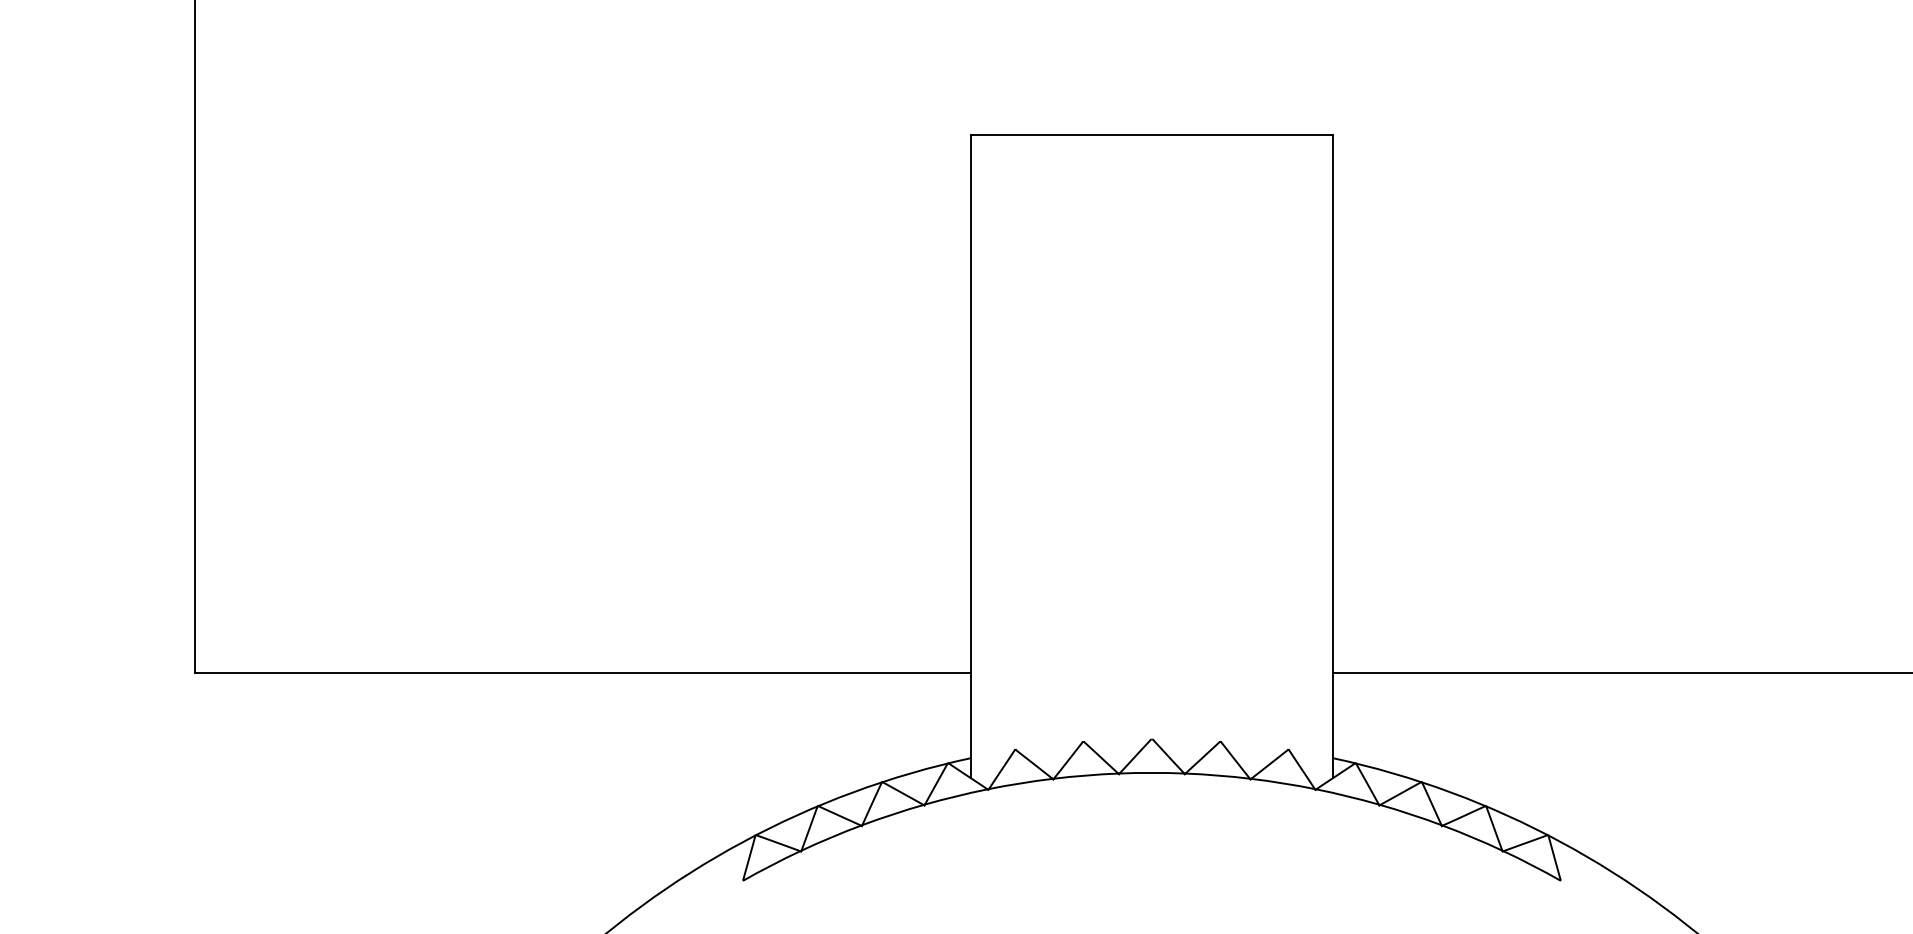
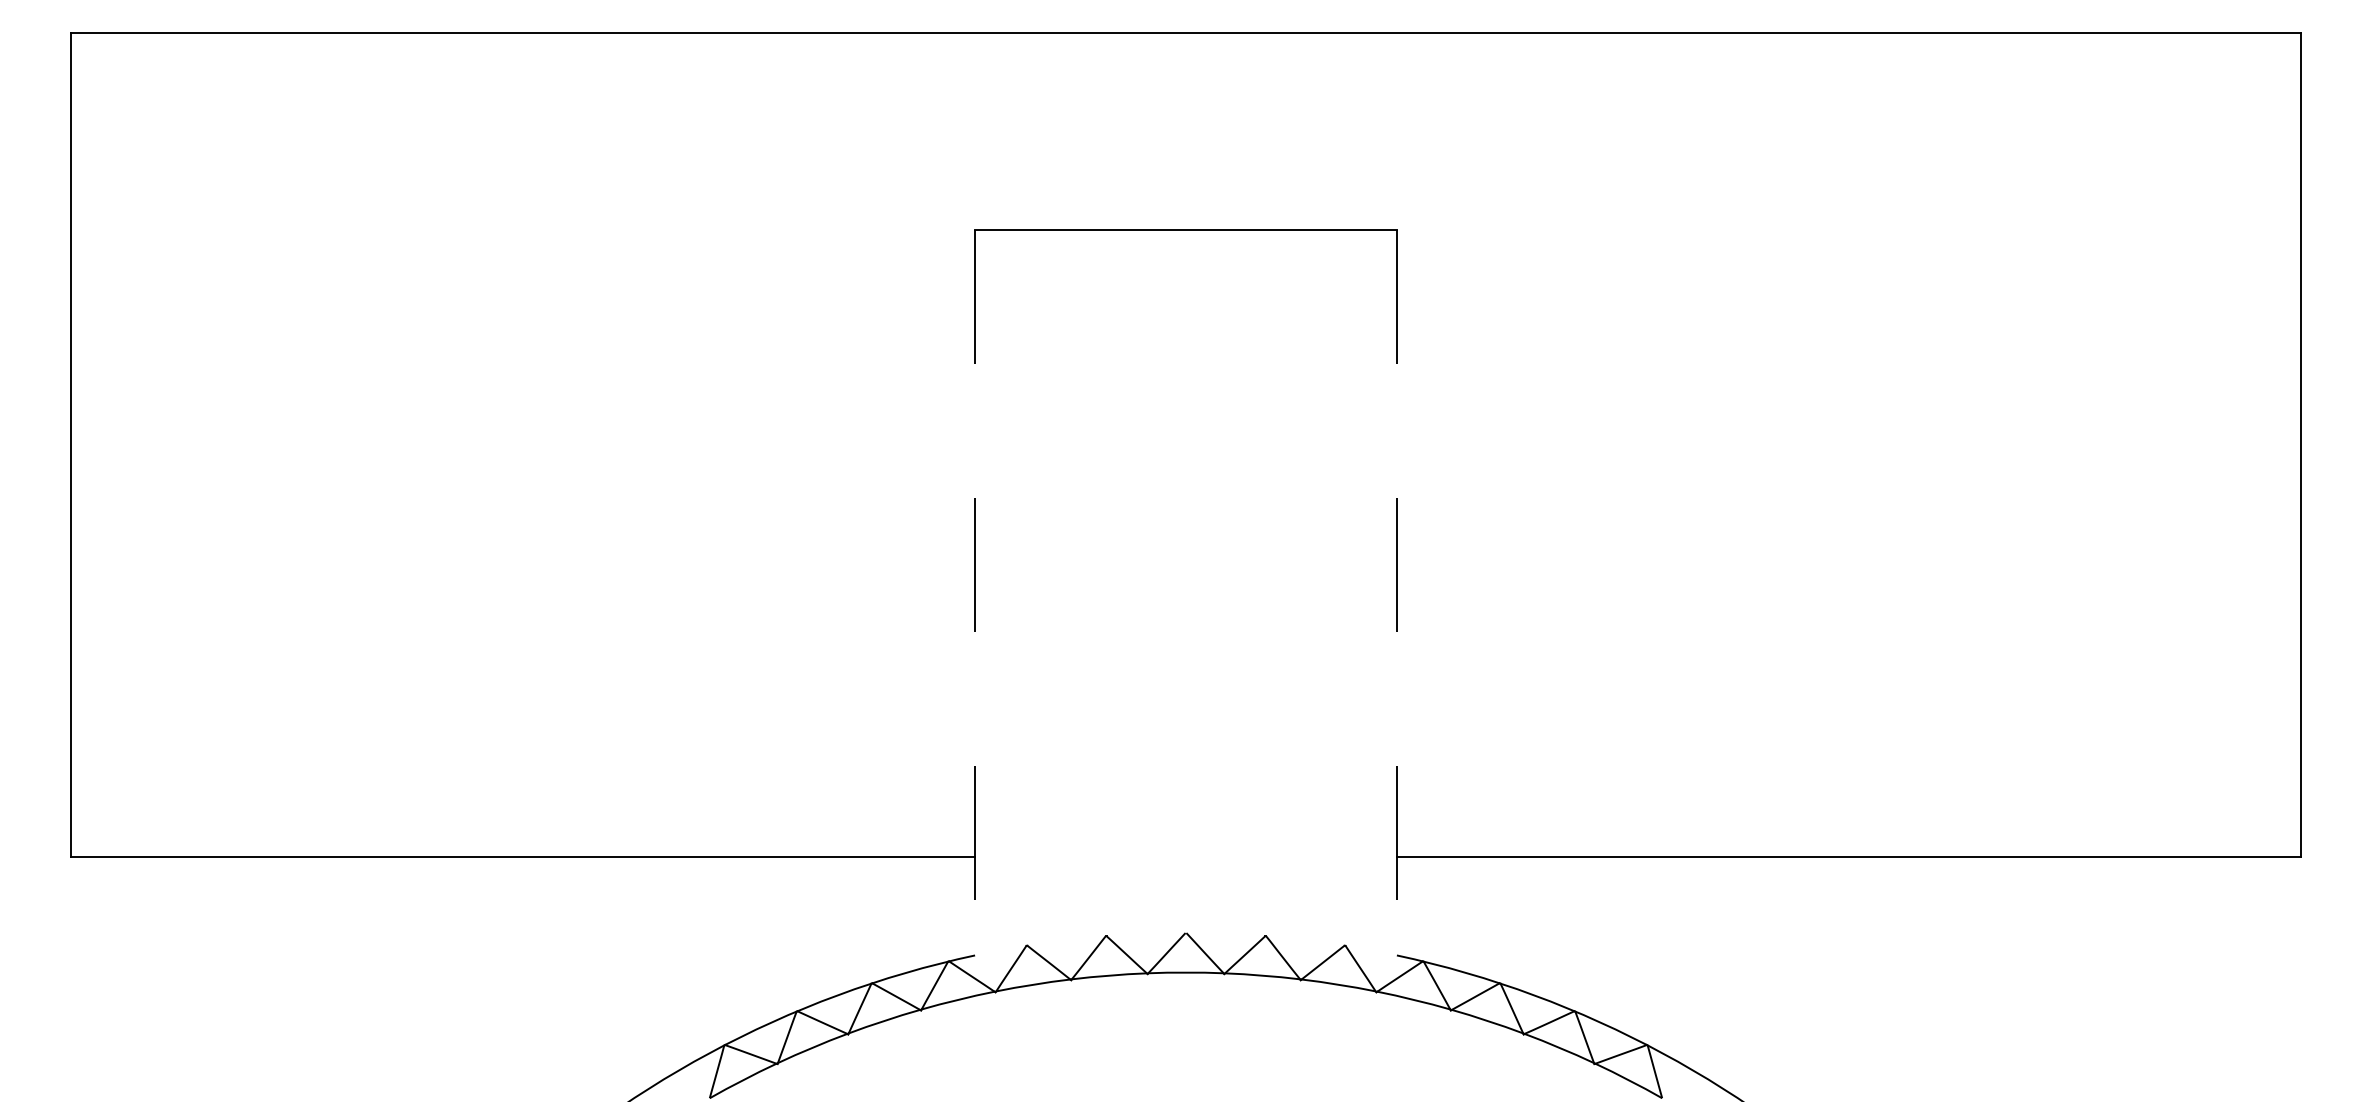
line: (971, 456) -> (975, 604), solid -> dashed
line: (1332, 456) -> (1396, 604), solid -> dashed

